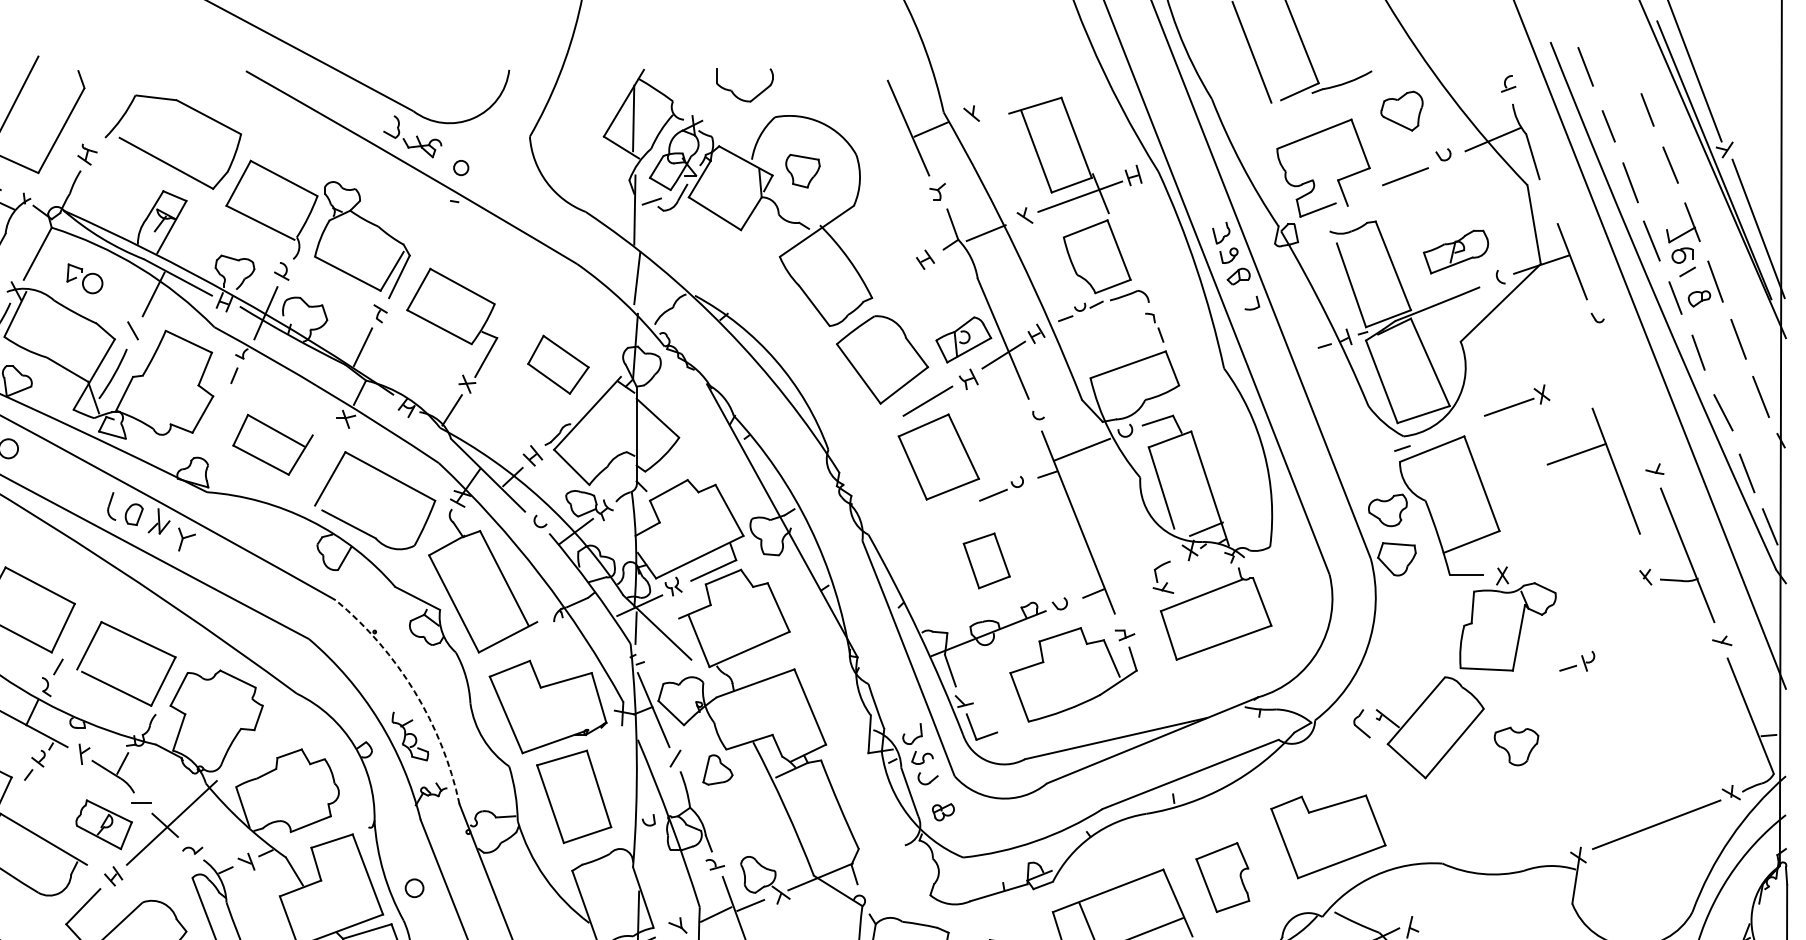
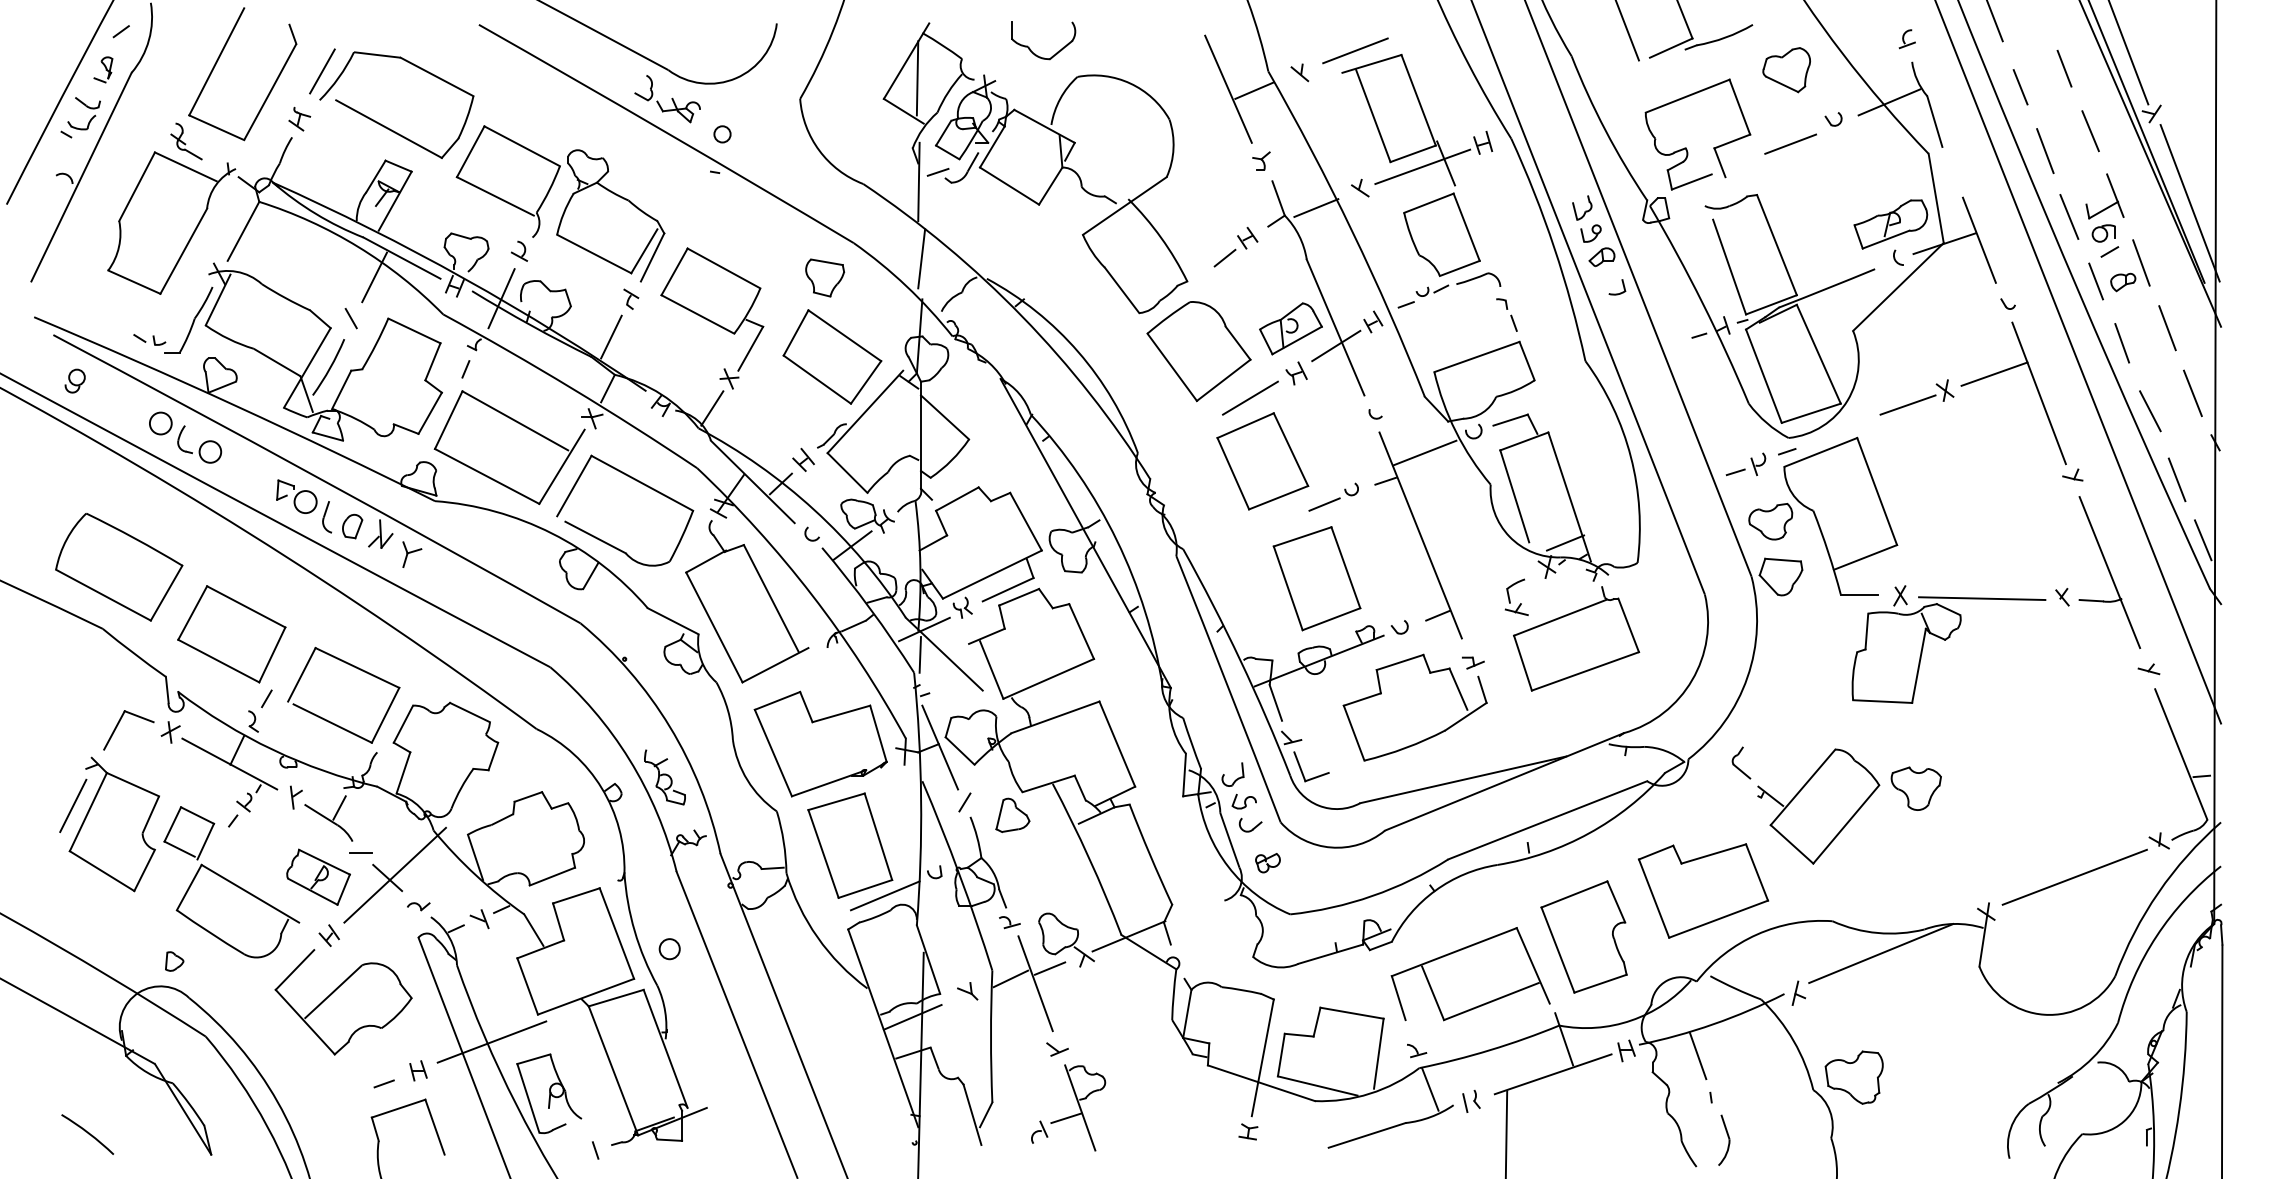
line: (1020, 93) -> (1355, 50), added
line: (107, 112) -> (322, 71), added
part: (803, 170) -> (825, 277), moved
part: (1455, 252) -> (1890, 224), moved
line: (904, 276) -> (1224, 257), added
part: (84, 278) -> (296, 496), moved
part: (558, 364) -> (832, 356), size x1.43
part: (272, 444) -> (509, 447), size x1.67
part: (1612, 463) -> (2034, 384), moved
part: (986, 560) -> (1316, 578), size x1.67
line: (1575, 578) -> (1982, 598), added
part: (1576, 661) -> (1745, 464), moved
arc: (414, 691) -> (669, 726), dashed -> solid
part: (1430, 727) -> (1818, 806), moved
line: (604, 840) -> (884, 895), added
part: (1222, 877) -> (1583, 936), size x1.43
line: (1485, 892) -> (1881, 953), added

